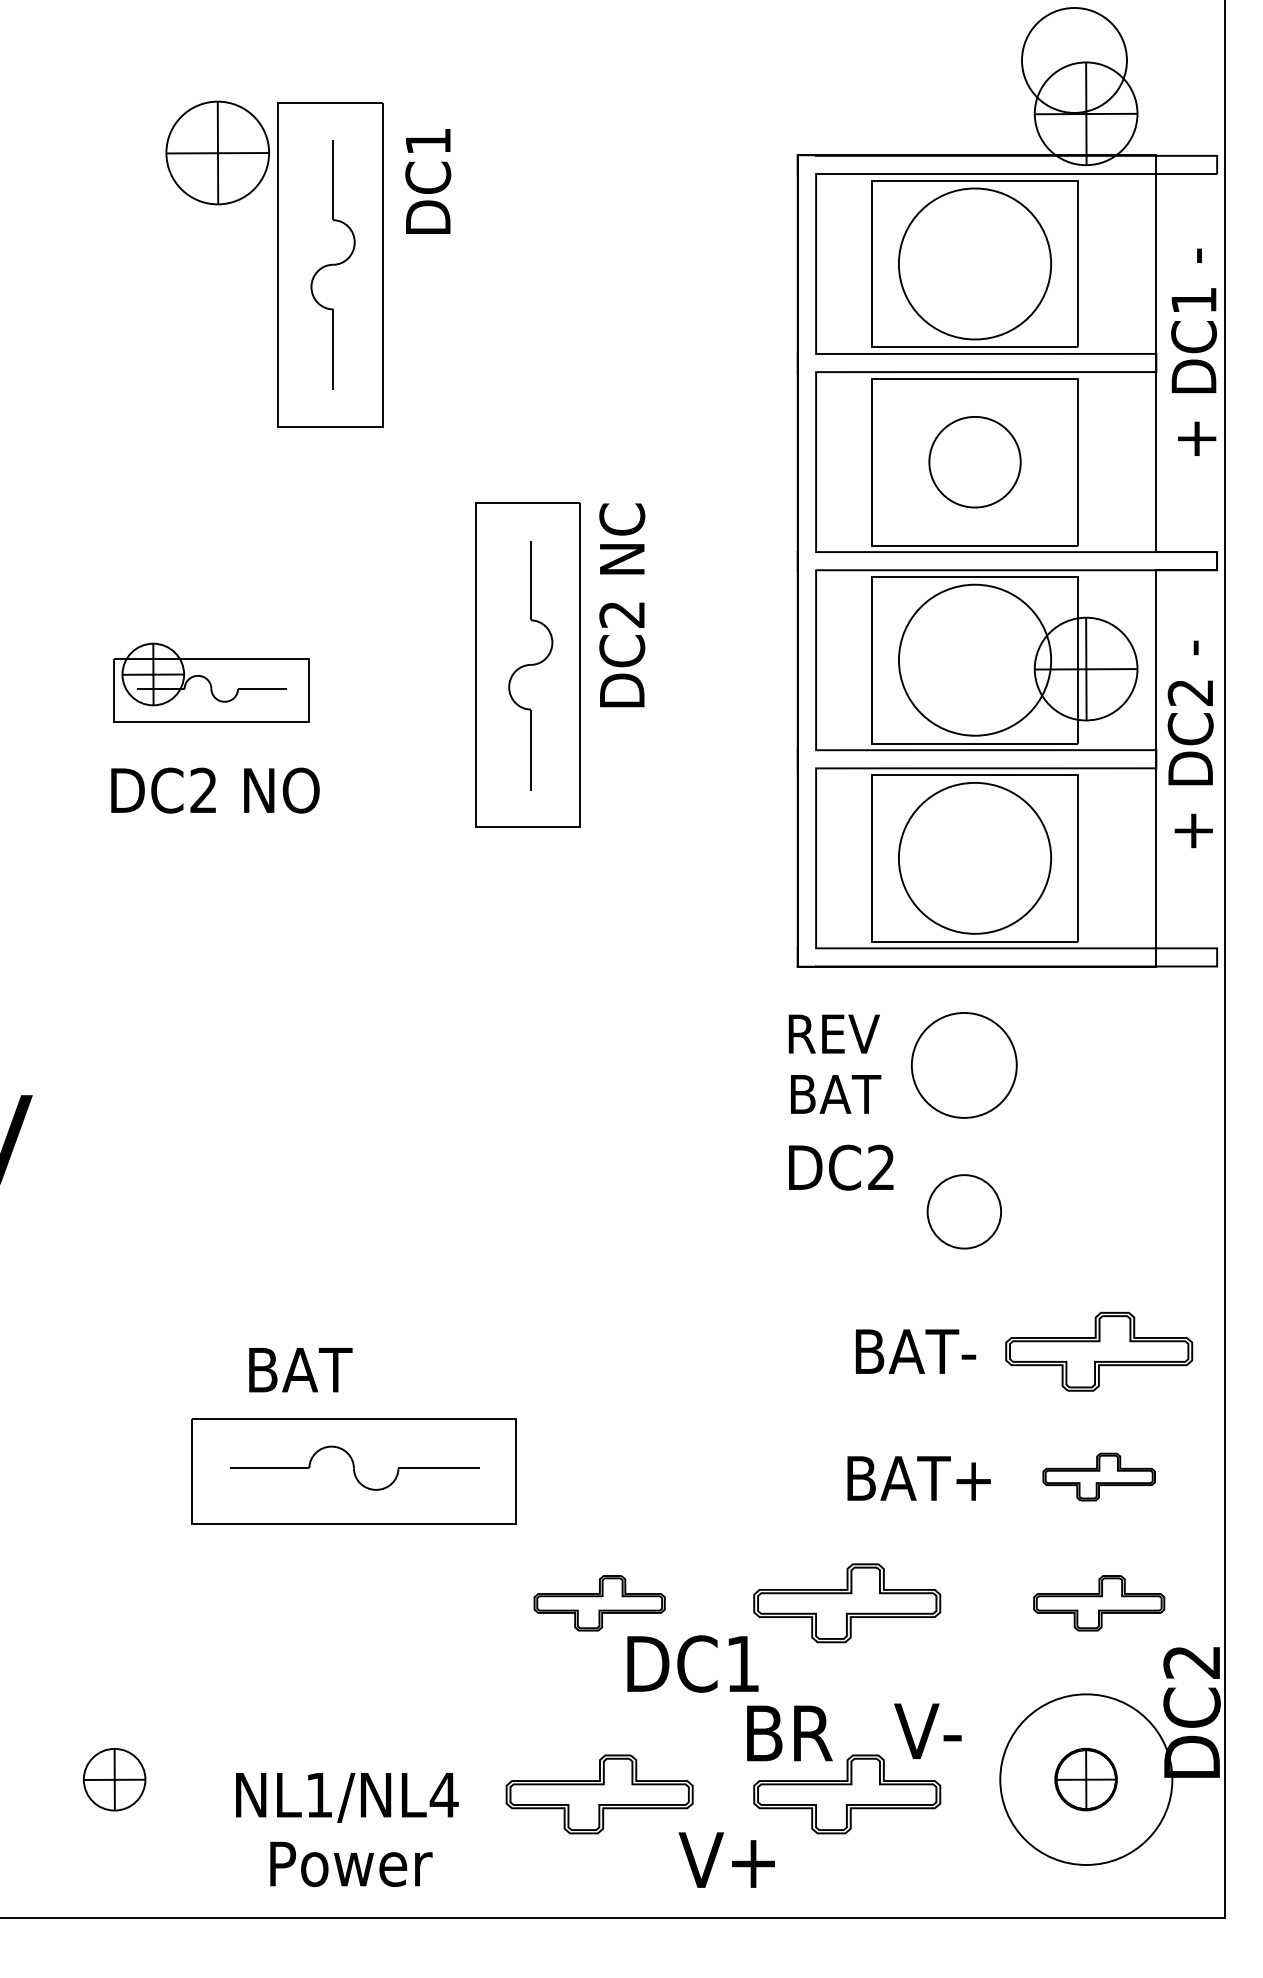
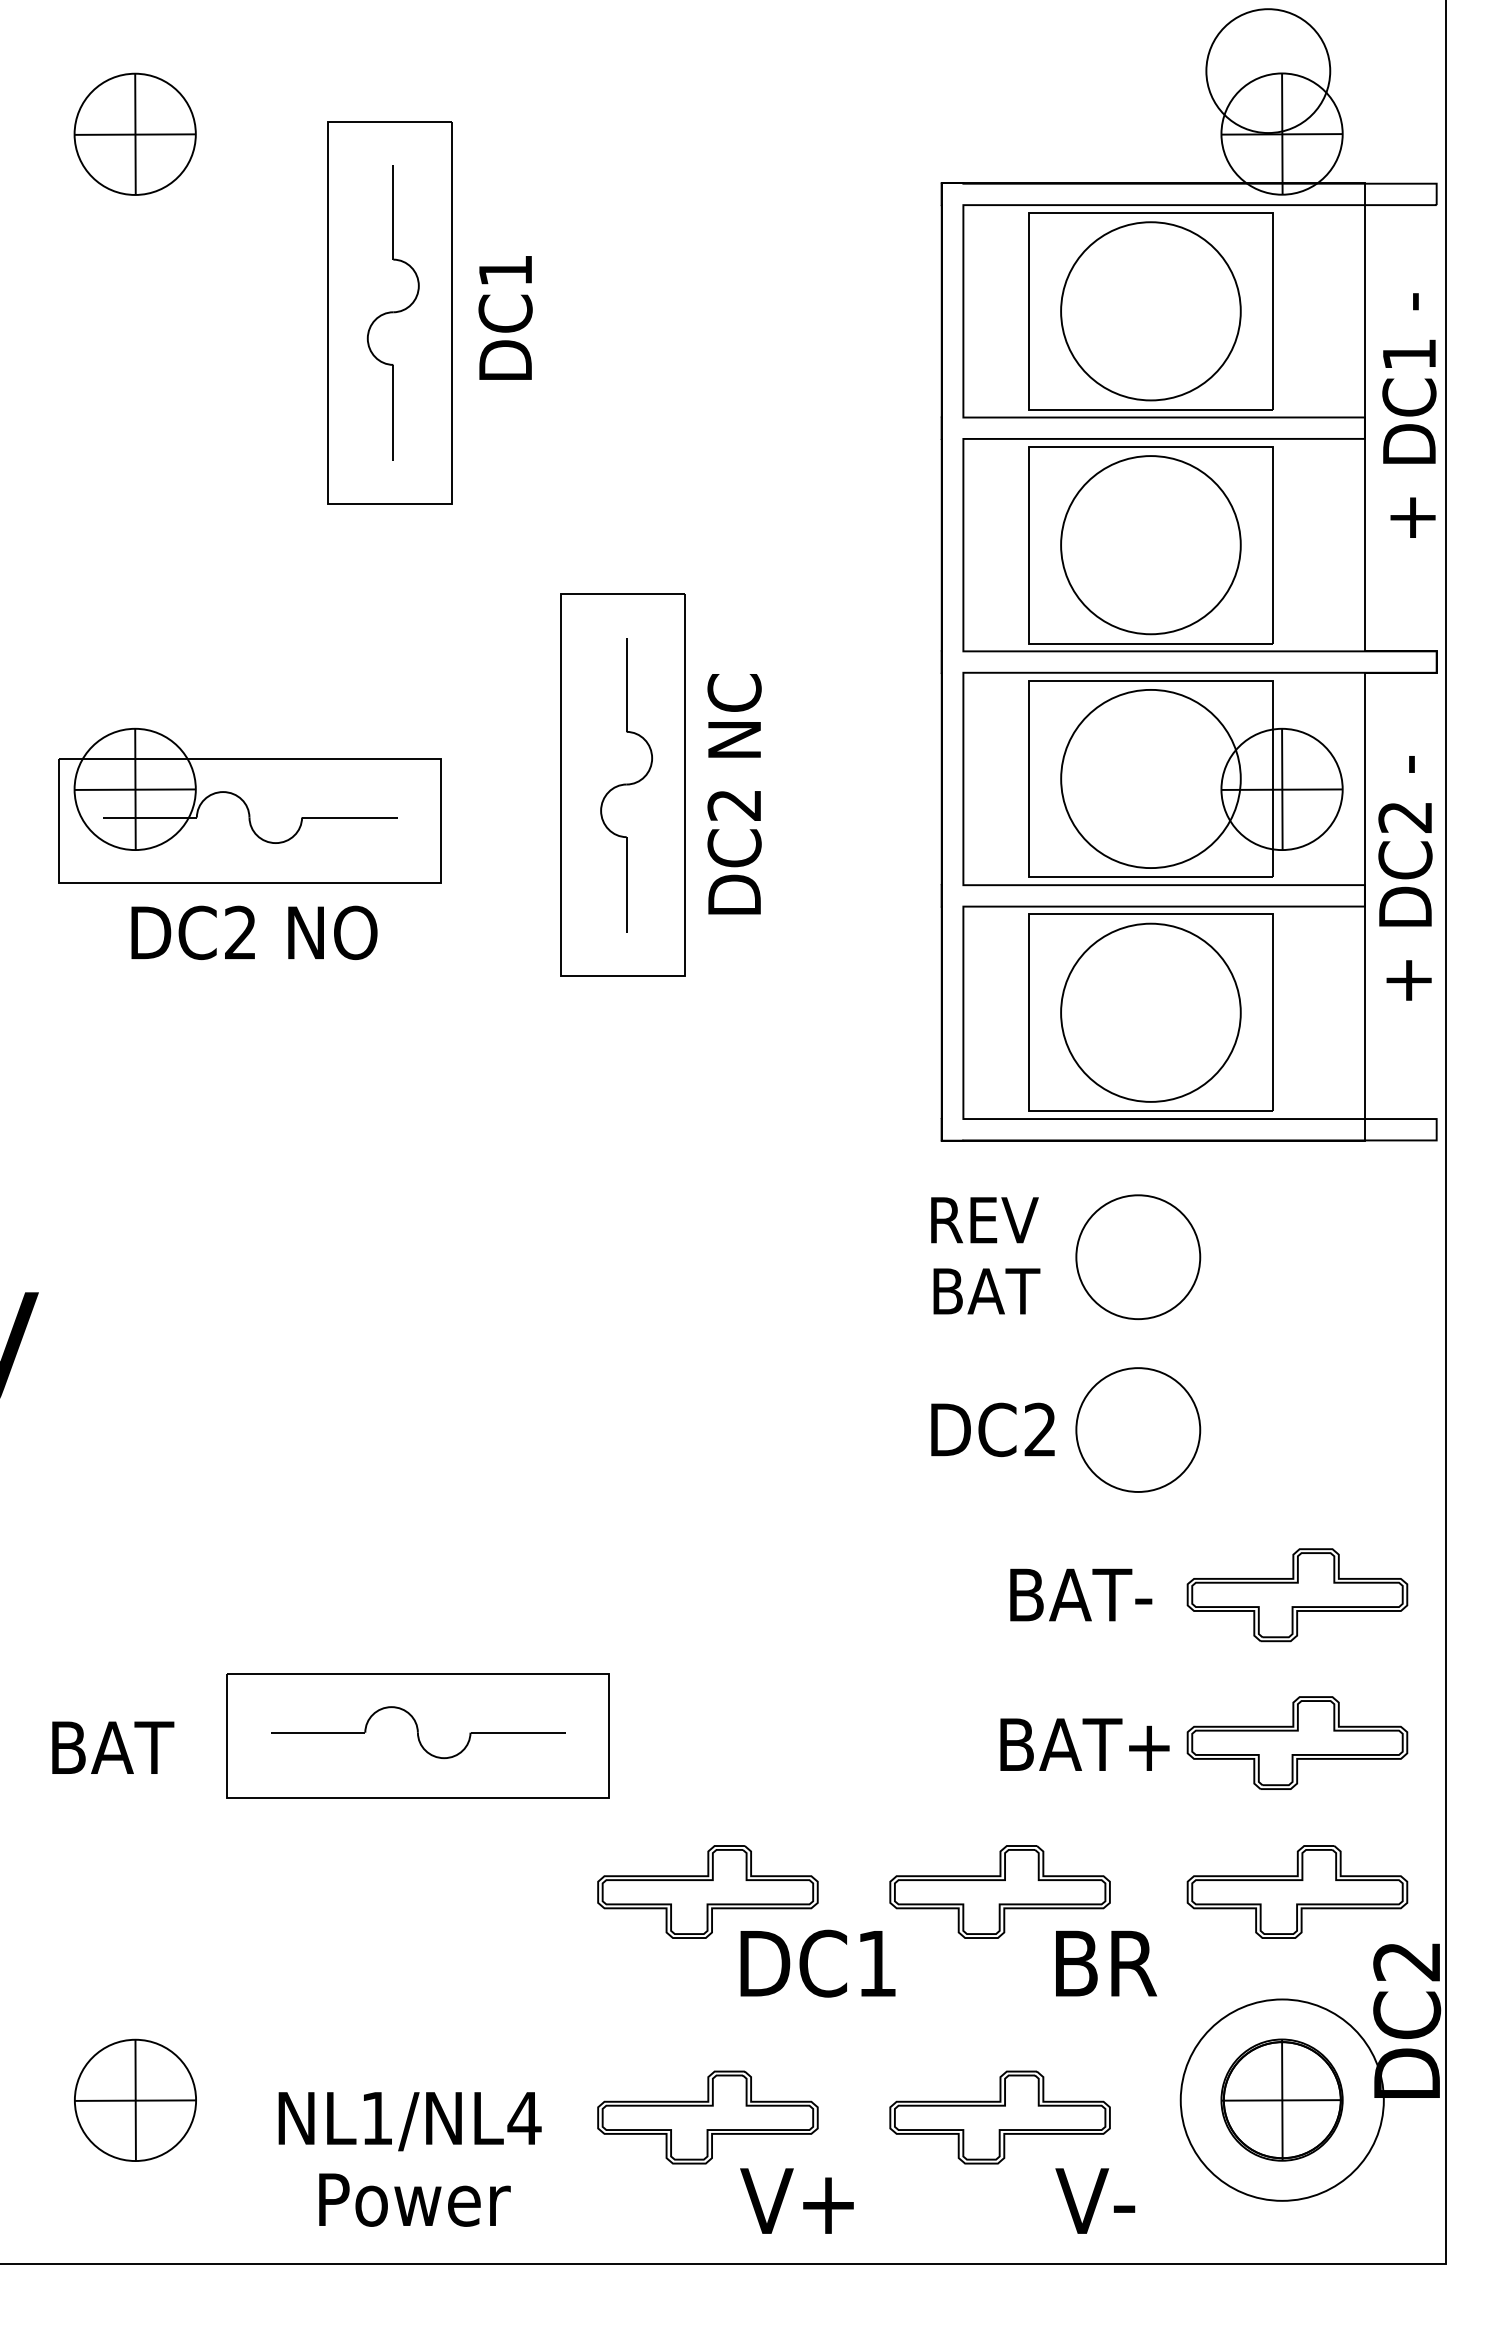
part: (217, 152) -> (134, 133), moved
text: (428, 181) -> (505, 317), moved
part: (974, 462) -> (1150, 545), size x1.67
text: (622, 605) -> (734, 794), moved
part: (211, 682) -> (249, 805), size x1.67
text: (840, 1167) -> (992, 1429), moved
part: (964, 1211) -> (1138, 1429), size x1.43
text: (301, 1369) -> (113, 1747), moved
part: (1099, 1476) -> (1297, 1742), size x1.67
part: (599, 1602) -> (707, 1891), size x1.43
part: (1099, 1602) -> (1297, 1891), size x1.43
text: (928, 1730) -> (1095, 2200), moved
text: (789, 1733) -> (1106, 1963), moved
part: (114, 1779) -> (135, 2099), size x1.67
part: (1085, 1779) -> (1281, 2099), size x1.67
text: (726, 1859) -> (796, 2200), moved

